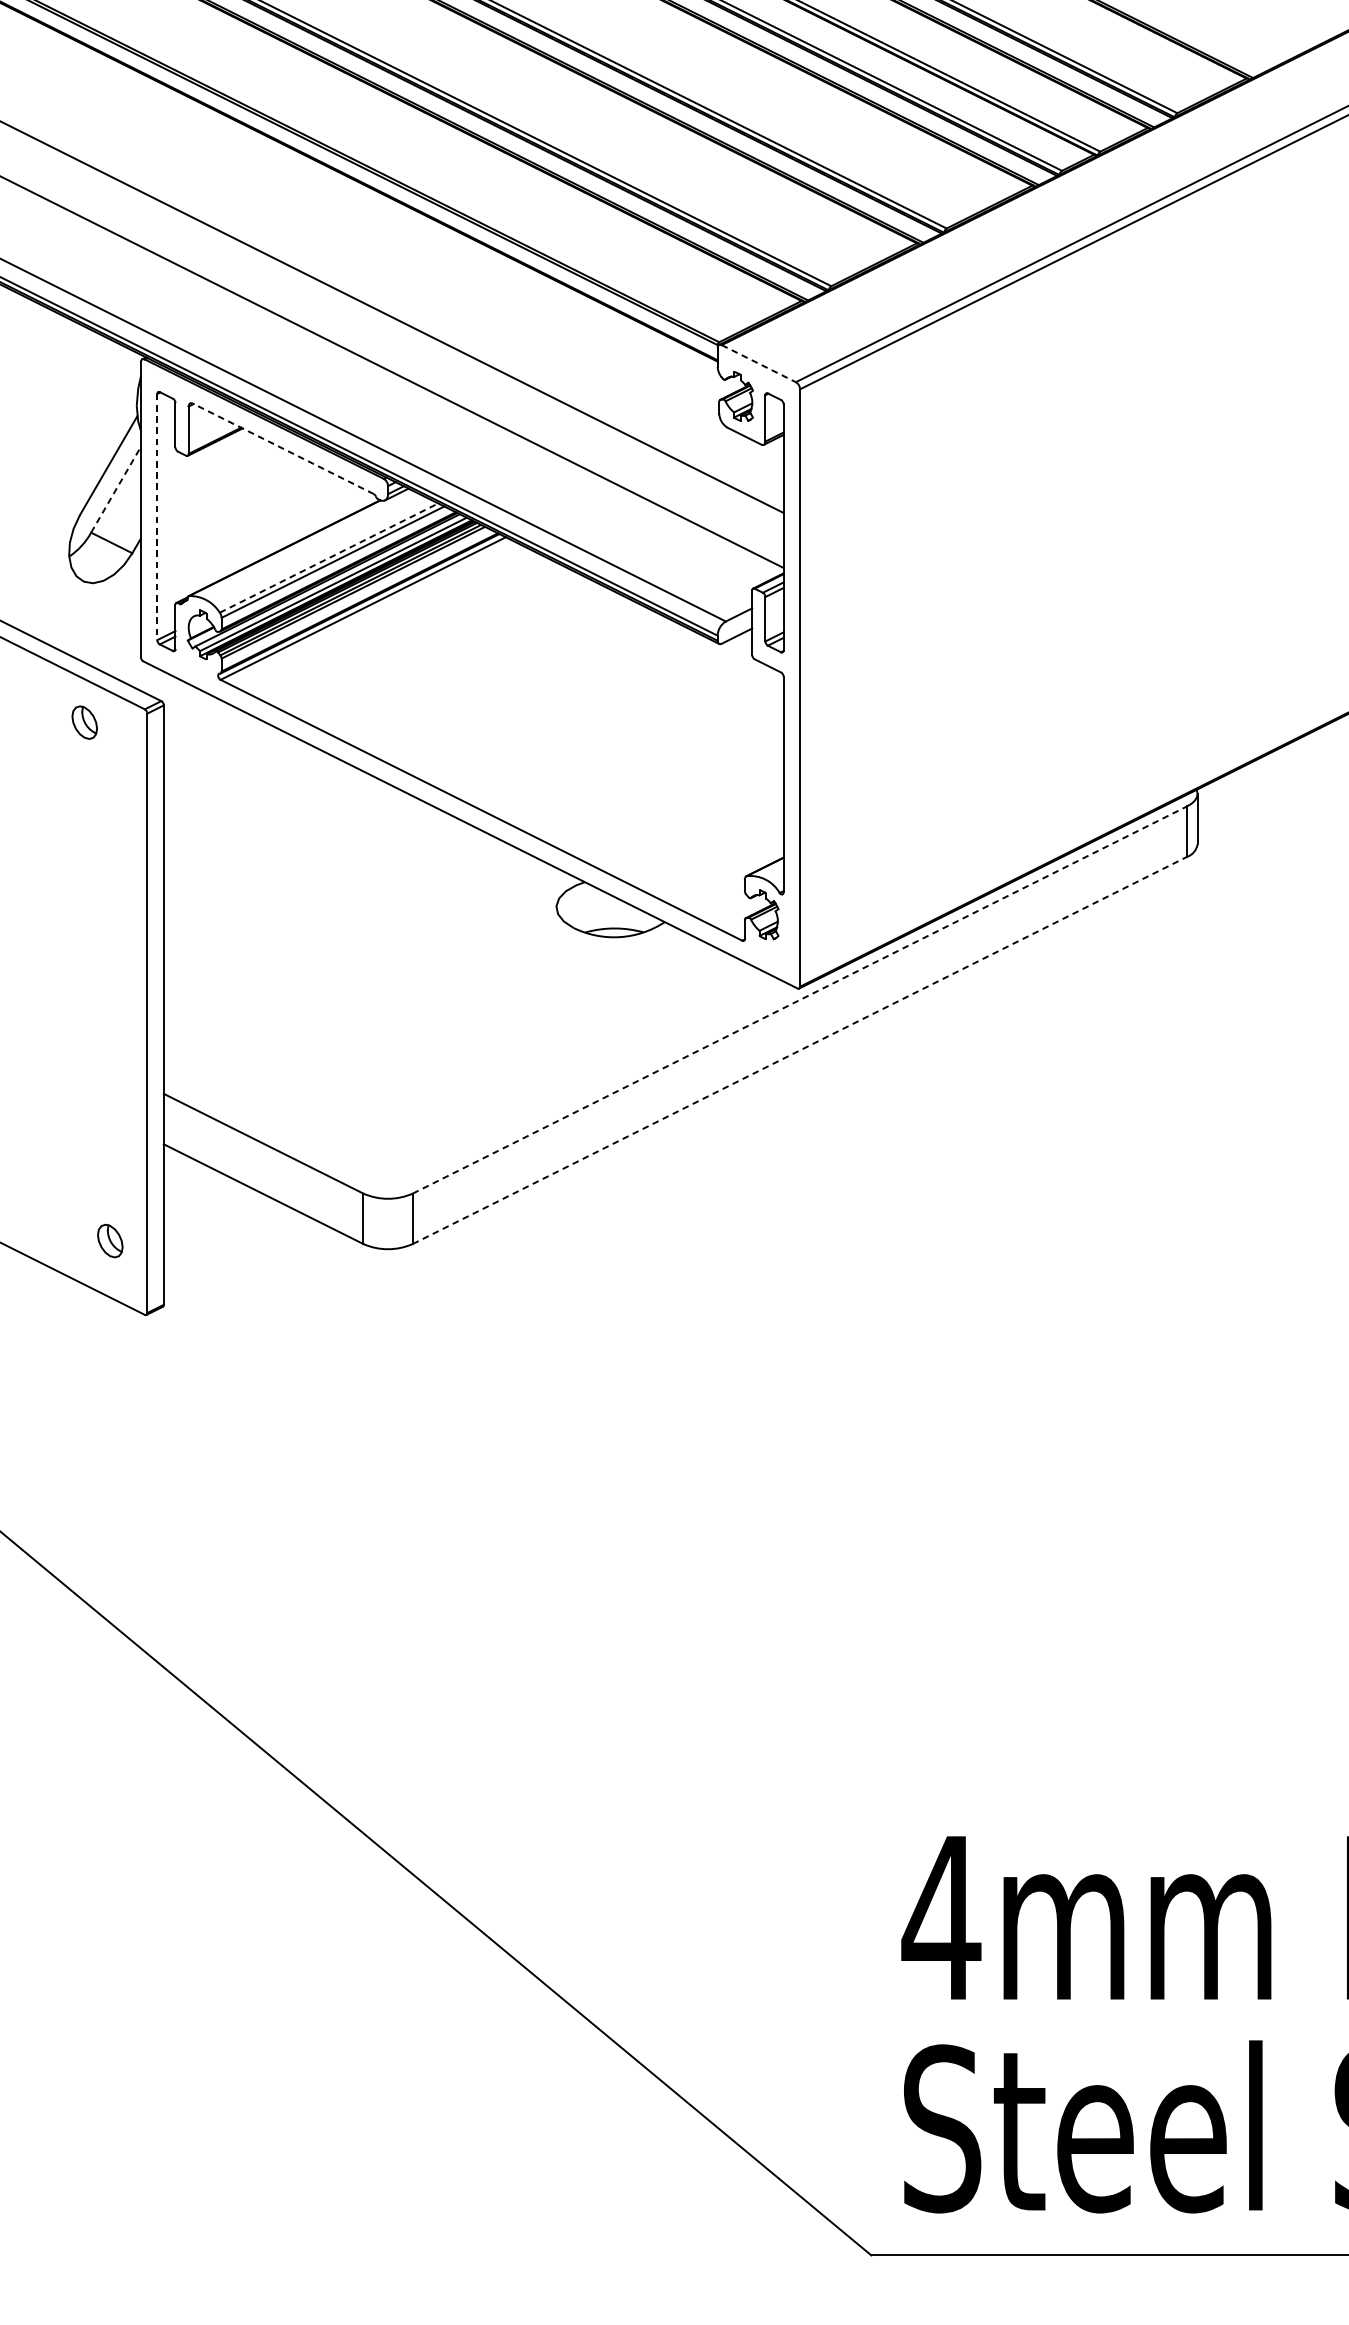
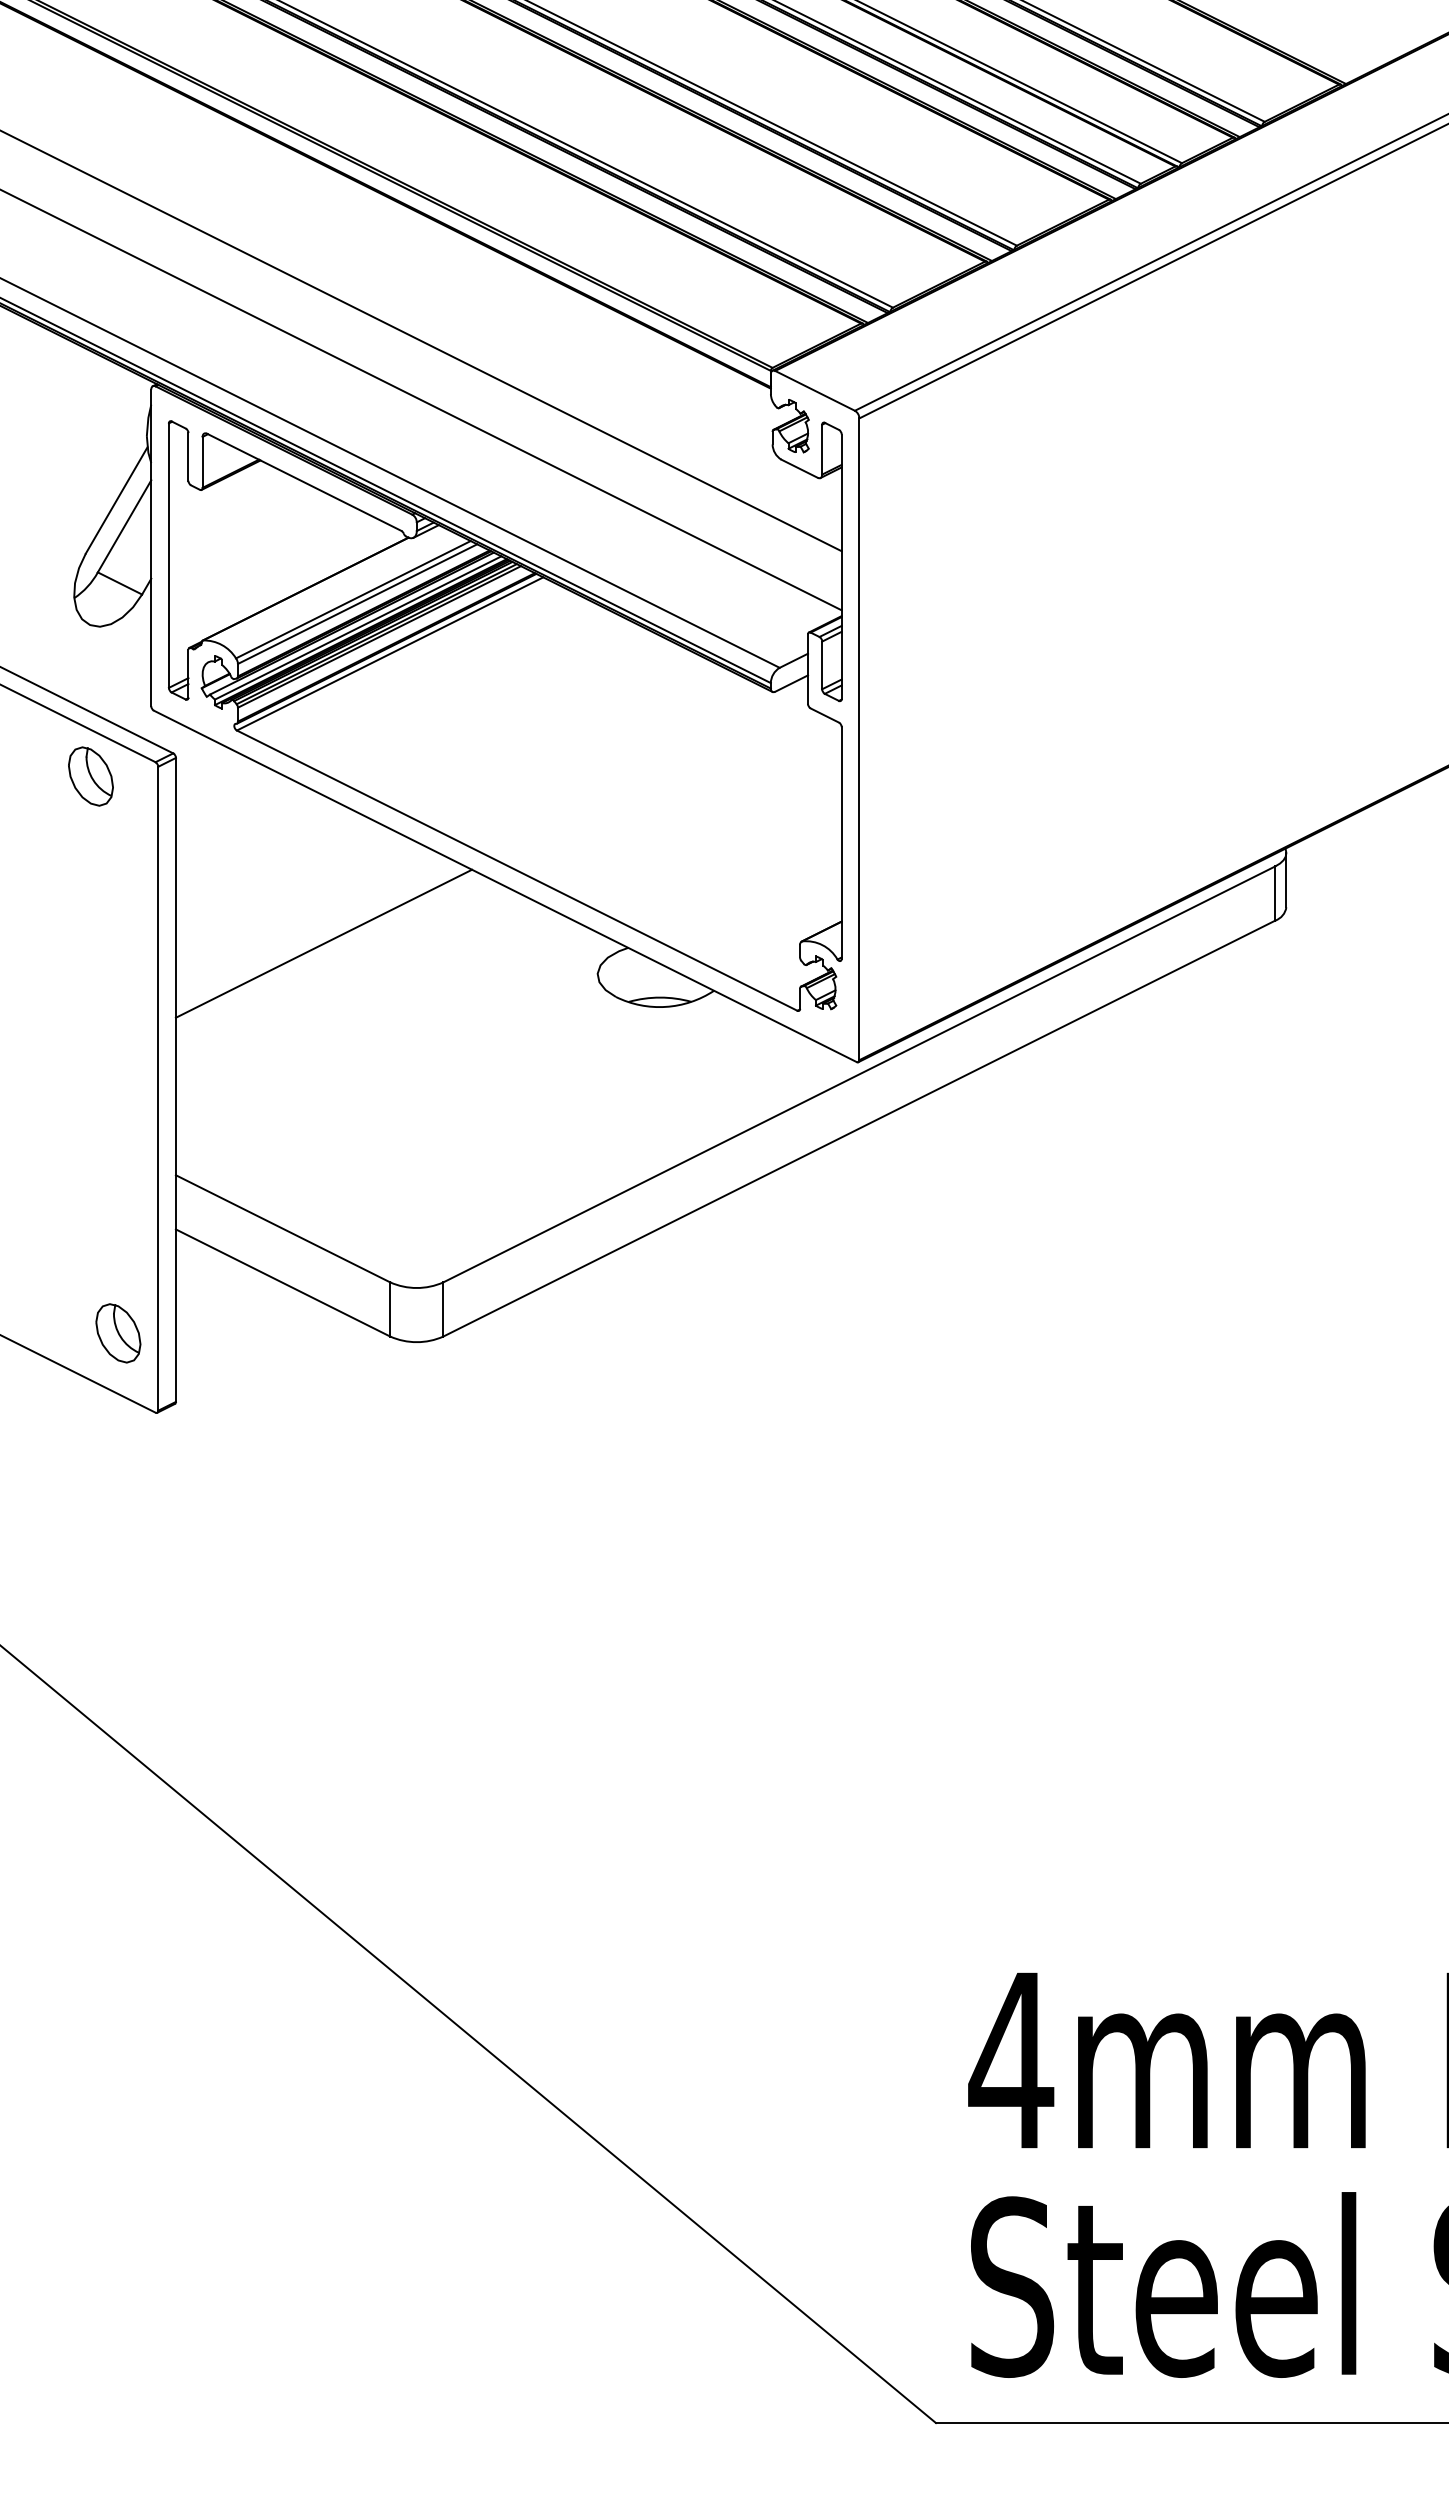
line: (759, 363) -> (815, 390), dashed -> solid
line: (283, 448) -> (304, 482), dashed -> solid
line: (115, 488) -> (124, 525), dashed -> solid
line: (156, 517) -> (168, 556), dashed -> solid
line: (329, 557) -> (353, 599), dashed -> solid
part: (84, 722) -> (90, 776), size x1.67
line: (301, 878) -> (323, 943), added
line: (800, 1000) -> (859, 1074), dashed -> solid
line: (800, 1050) -> (859, 1128), dashed -> solid
part: (110, 1241) -> (118, 1333), size x1.67

